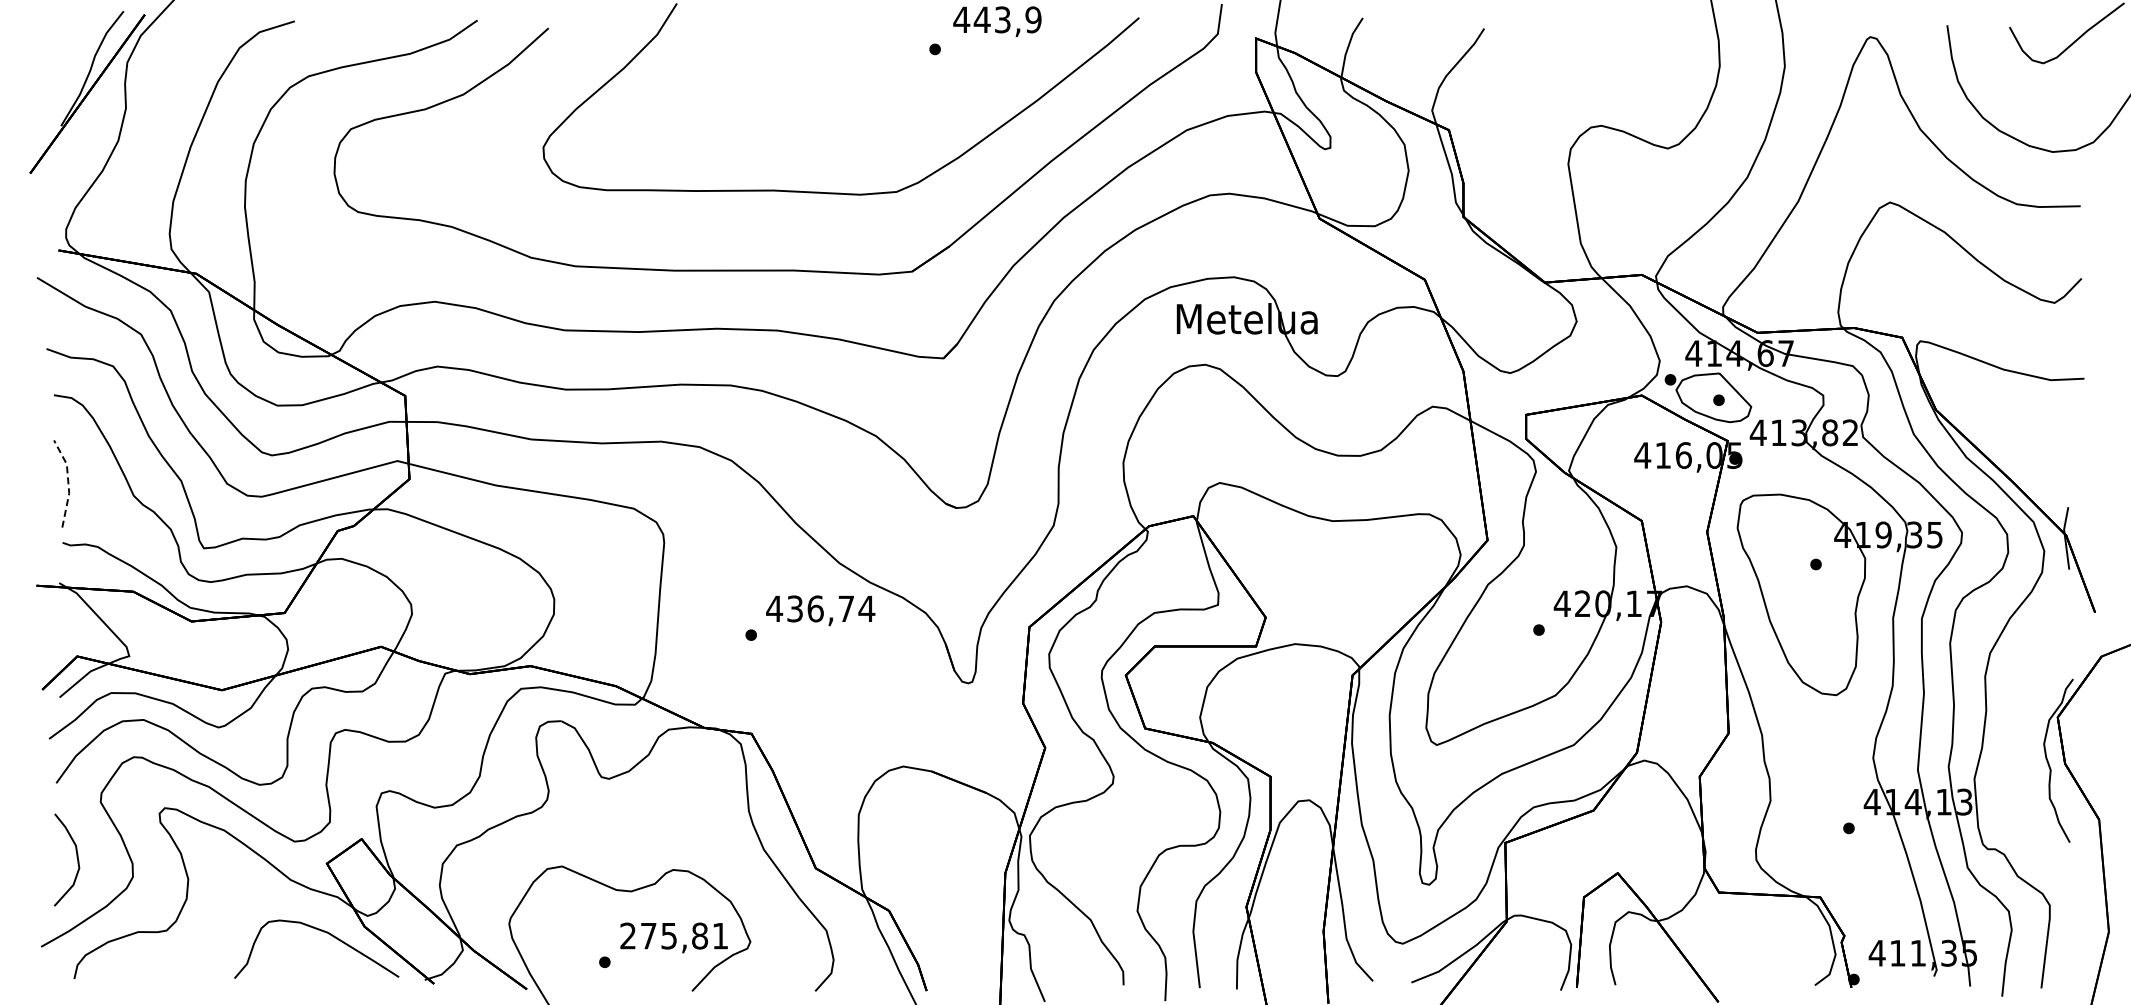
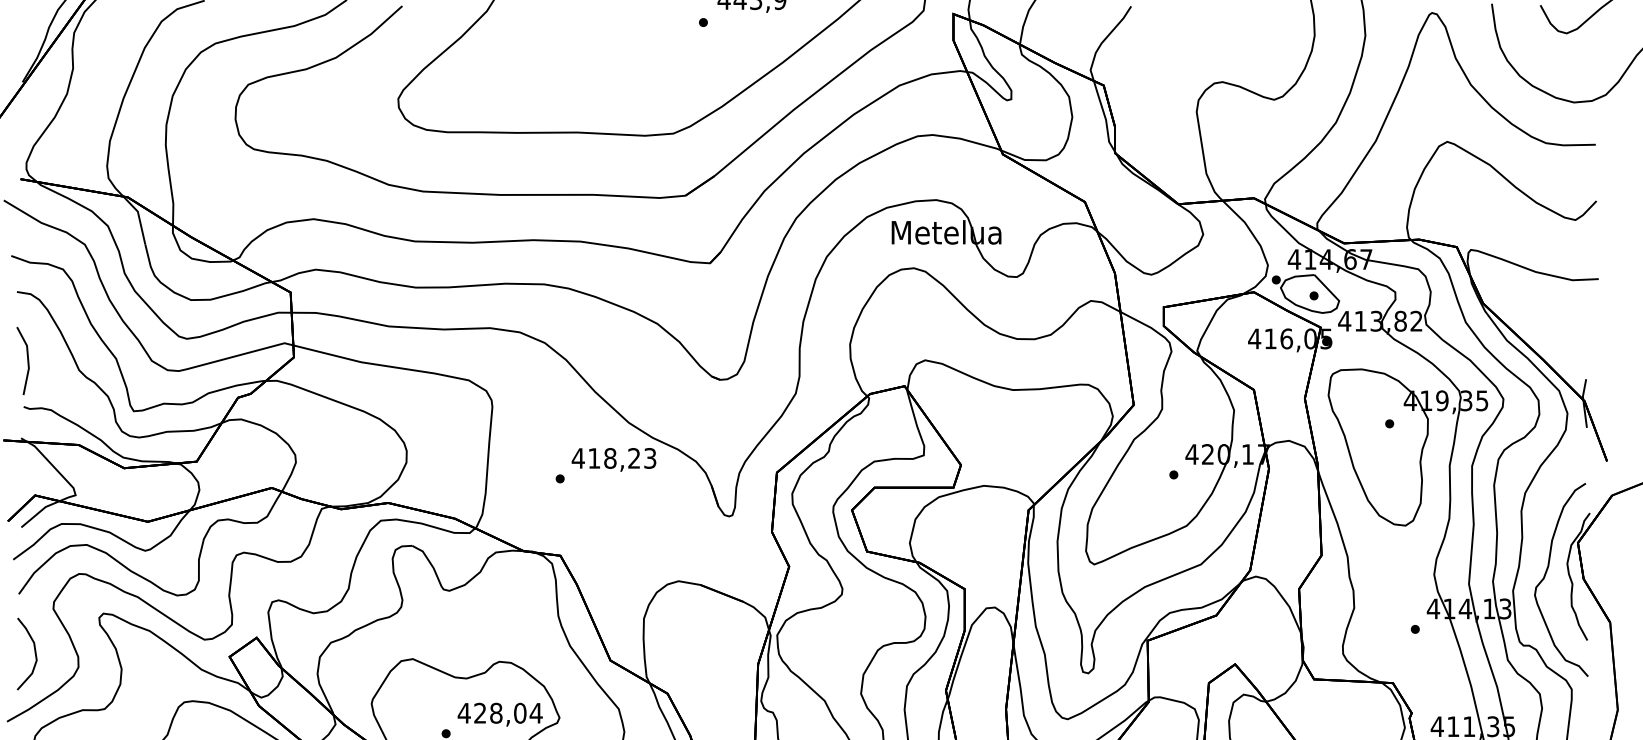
line: (68, 481) -> (28, 359), dashed -> solid
text: (831, 608) -> (622, 458), 436,74 -> 418,23
curve: (2017, 756) -> (1546, 573), added
text: (673, 935) -> (499, 712), 275,81 -> 428,04

